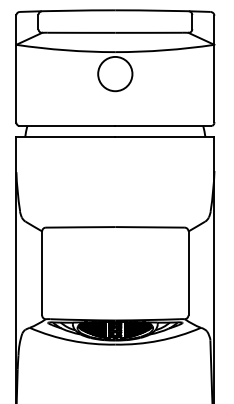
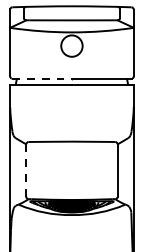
line: (68, 125) -> (42, 78), solid -> dashed
line: (42, 274) -> (26, 171), solid -> dashed

